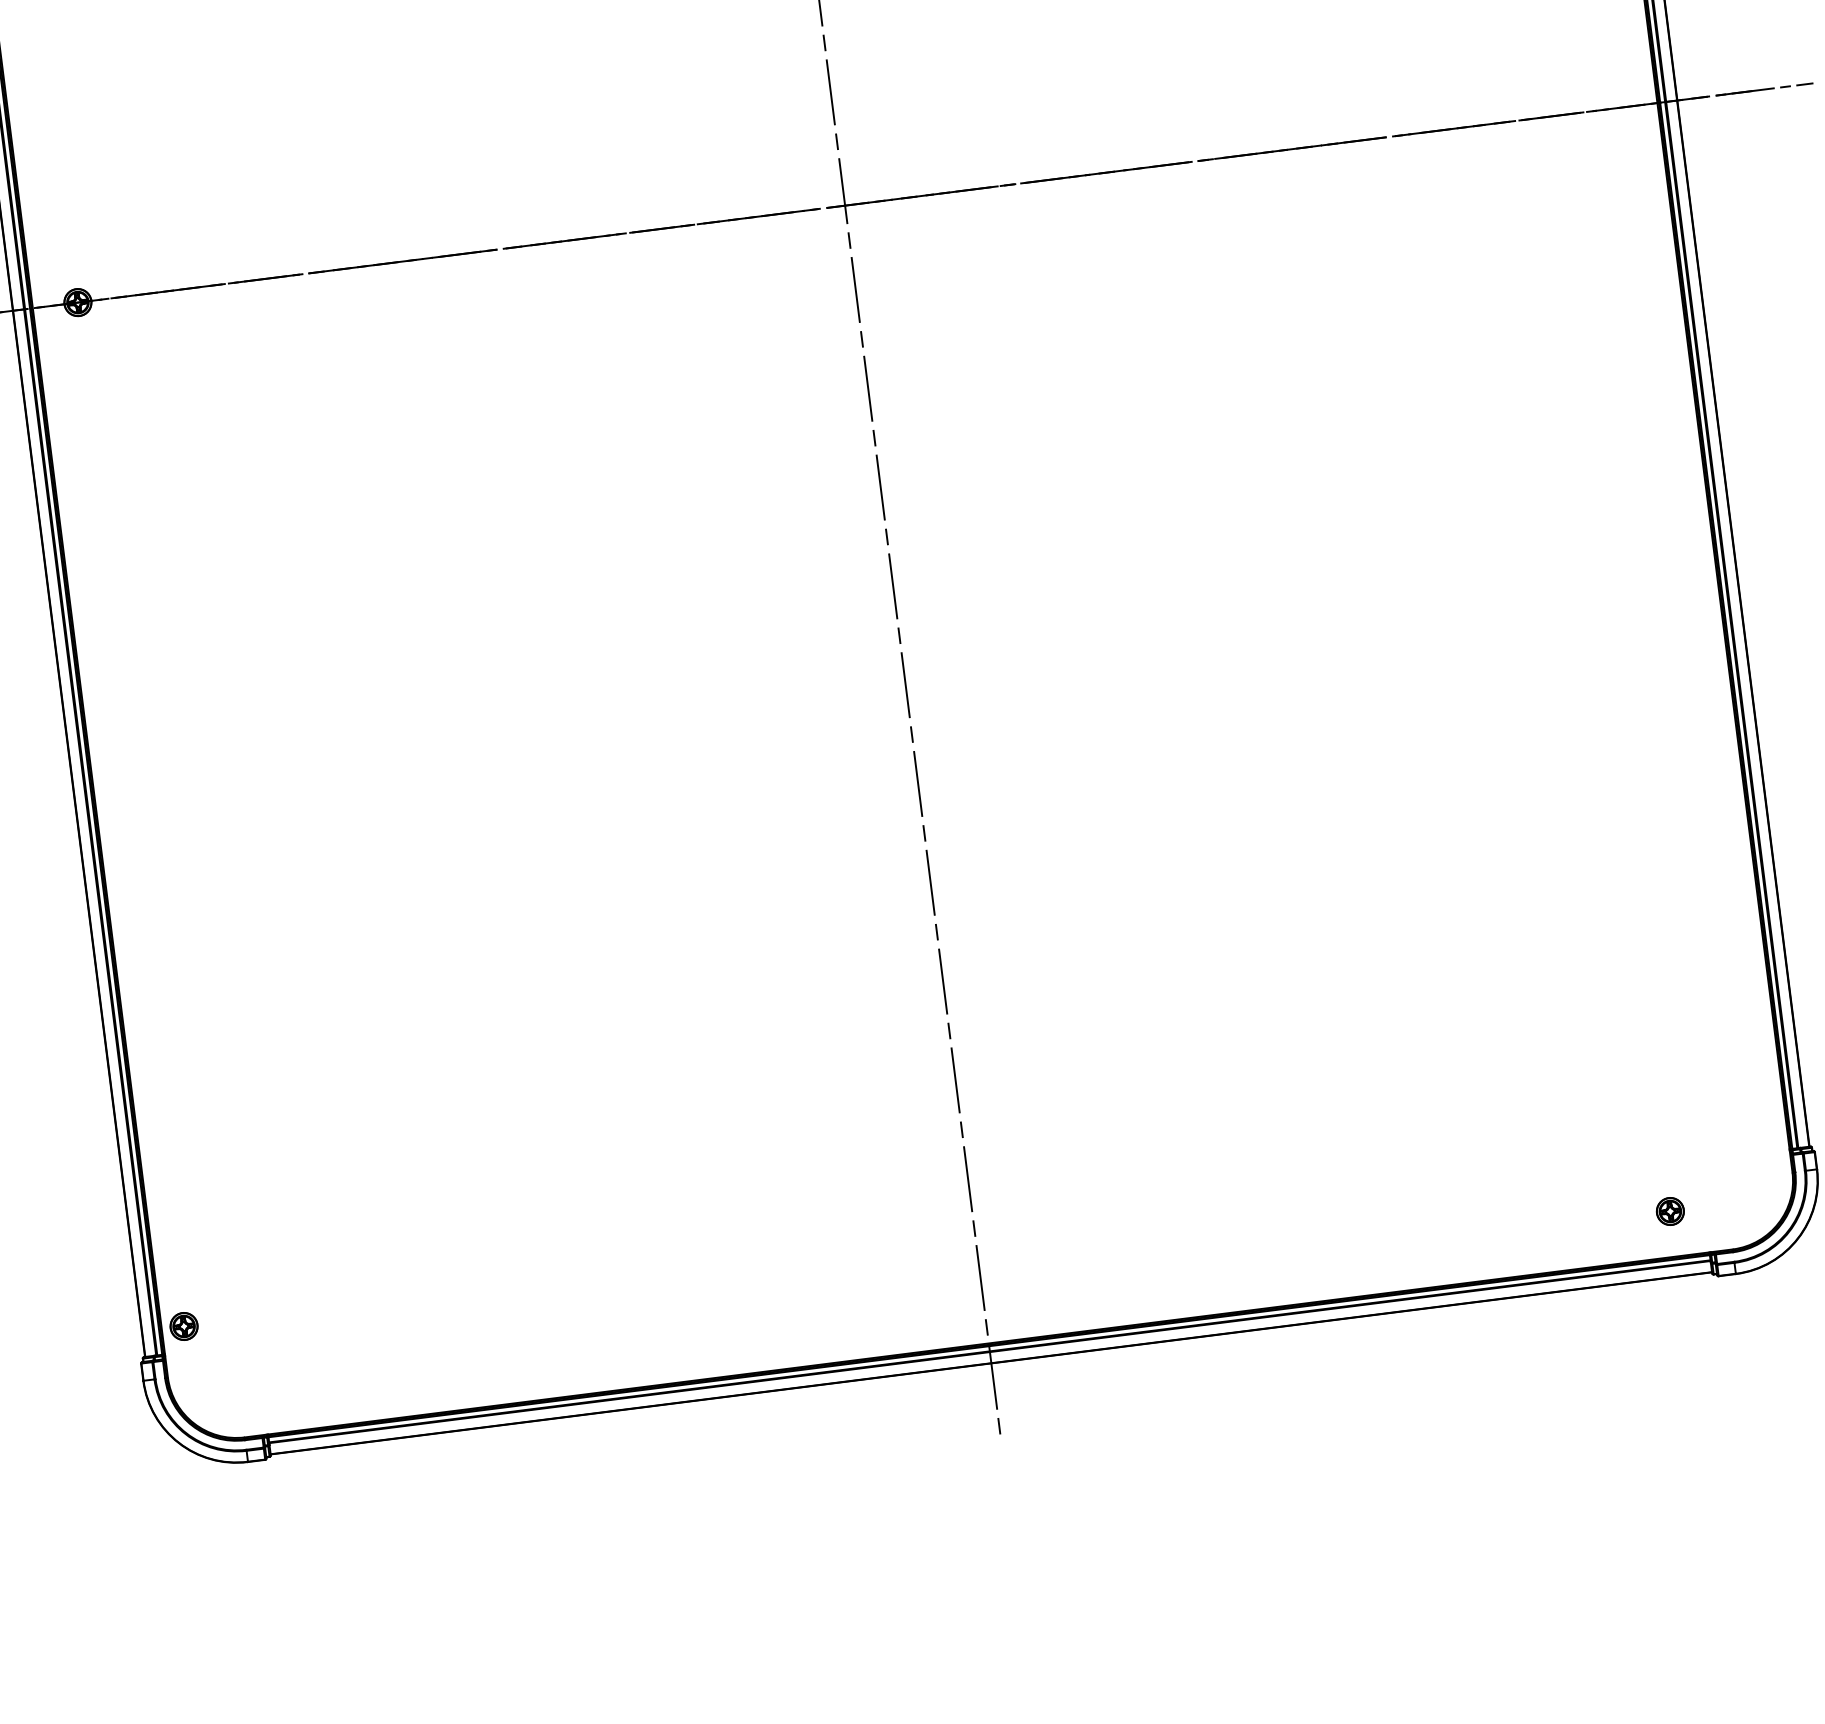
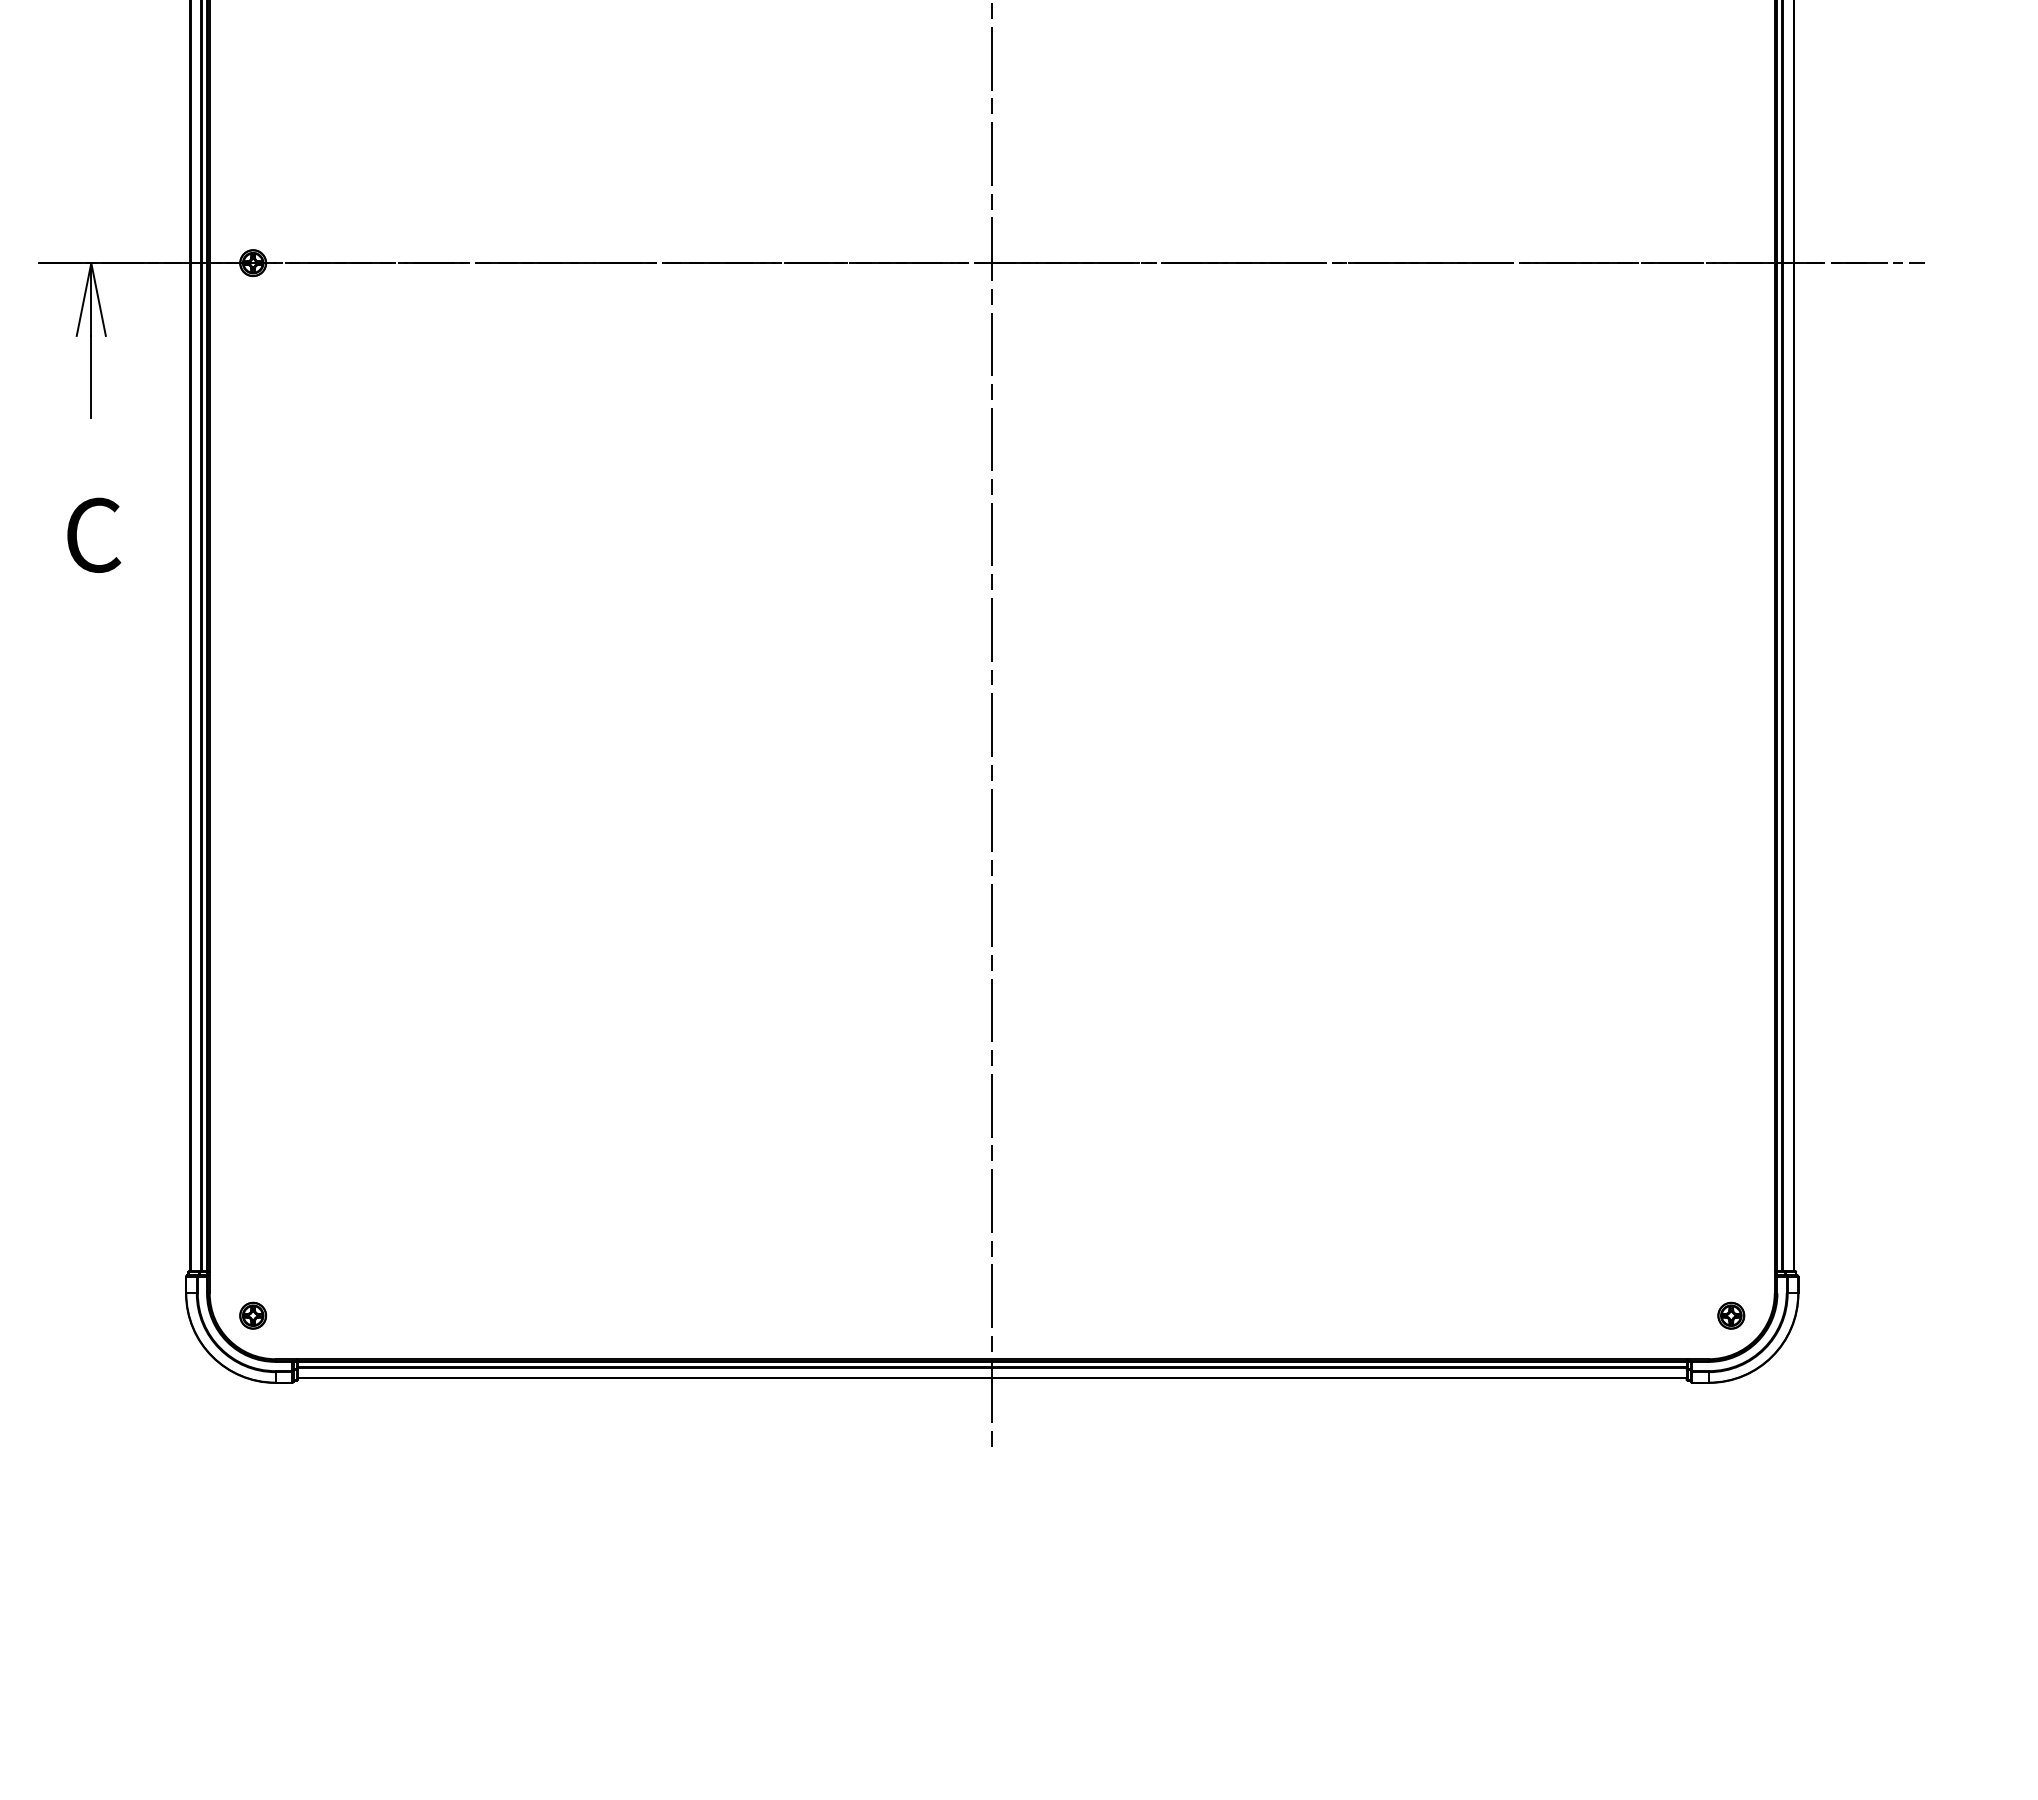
part: (1670, 1211) -> (1731, 1315), moved
part: (184, 1326) -> (253, 1315), moved

